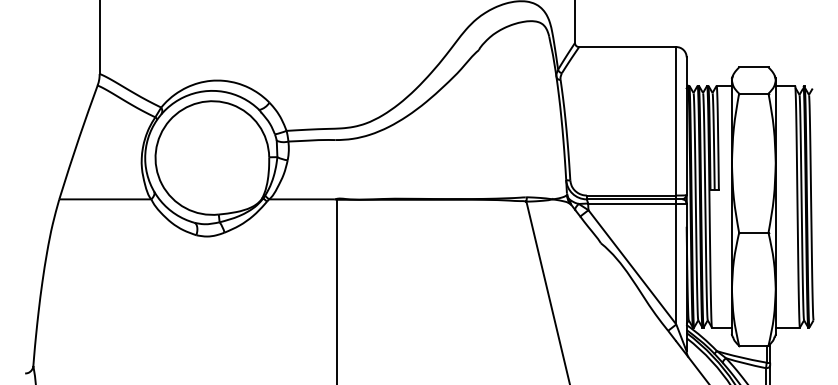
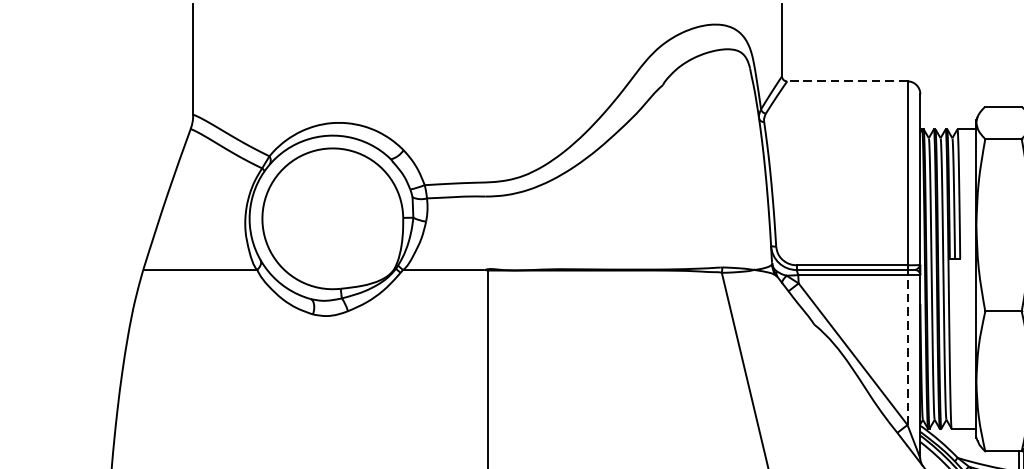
line: (627, 47) -> (847, 81), solid -> dashed
line: (676, 263) -> (907, 349), solid -> dashed

